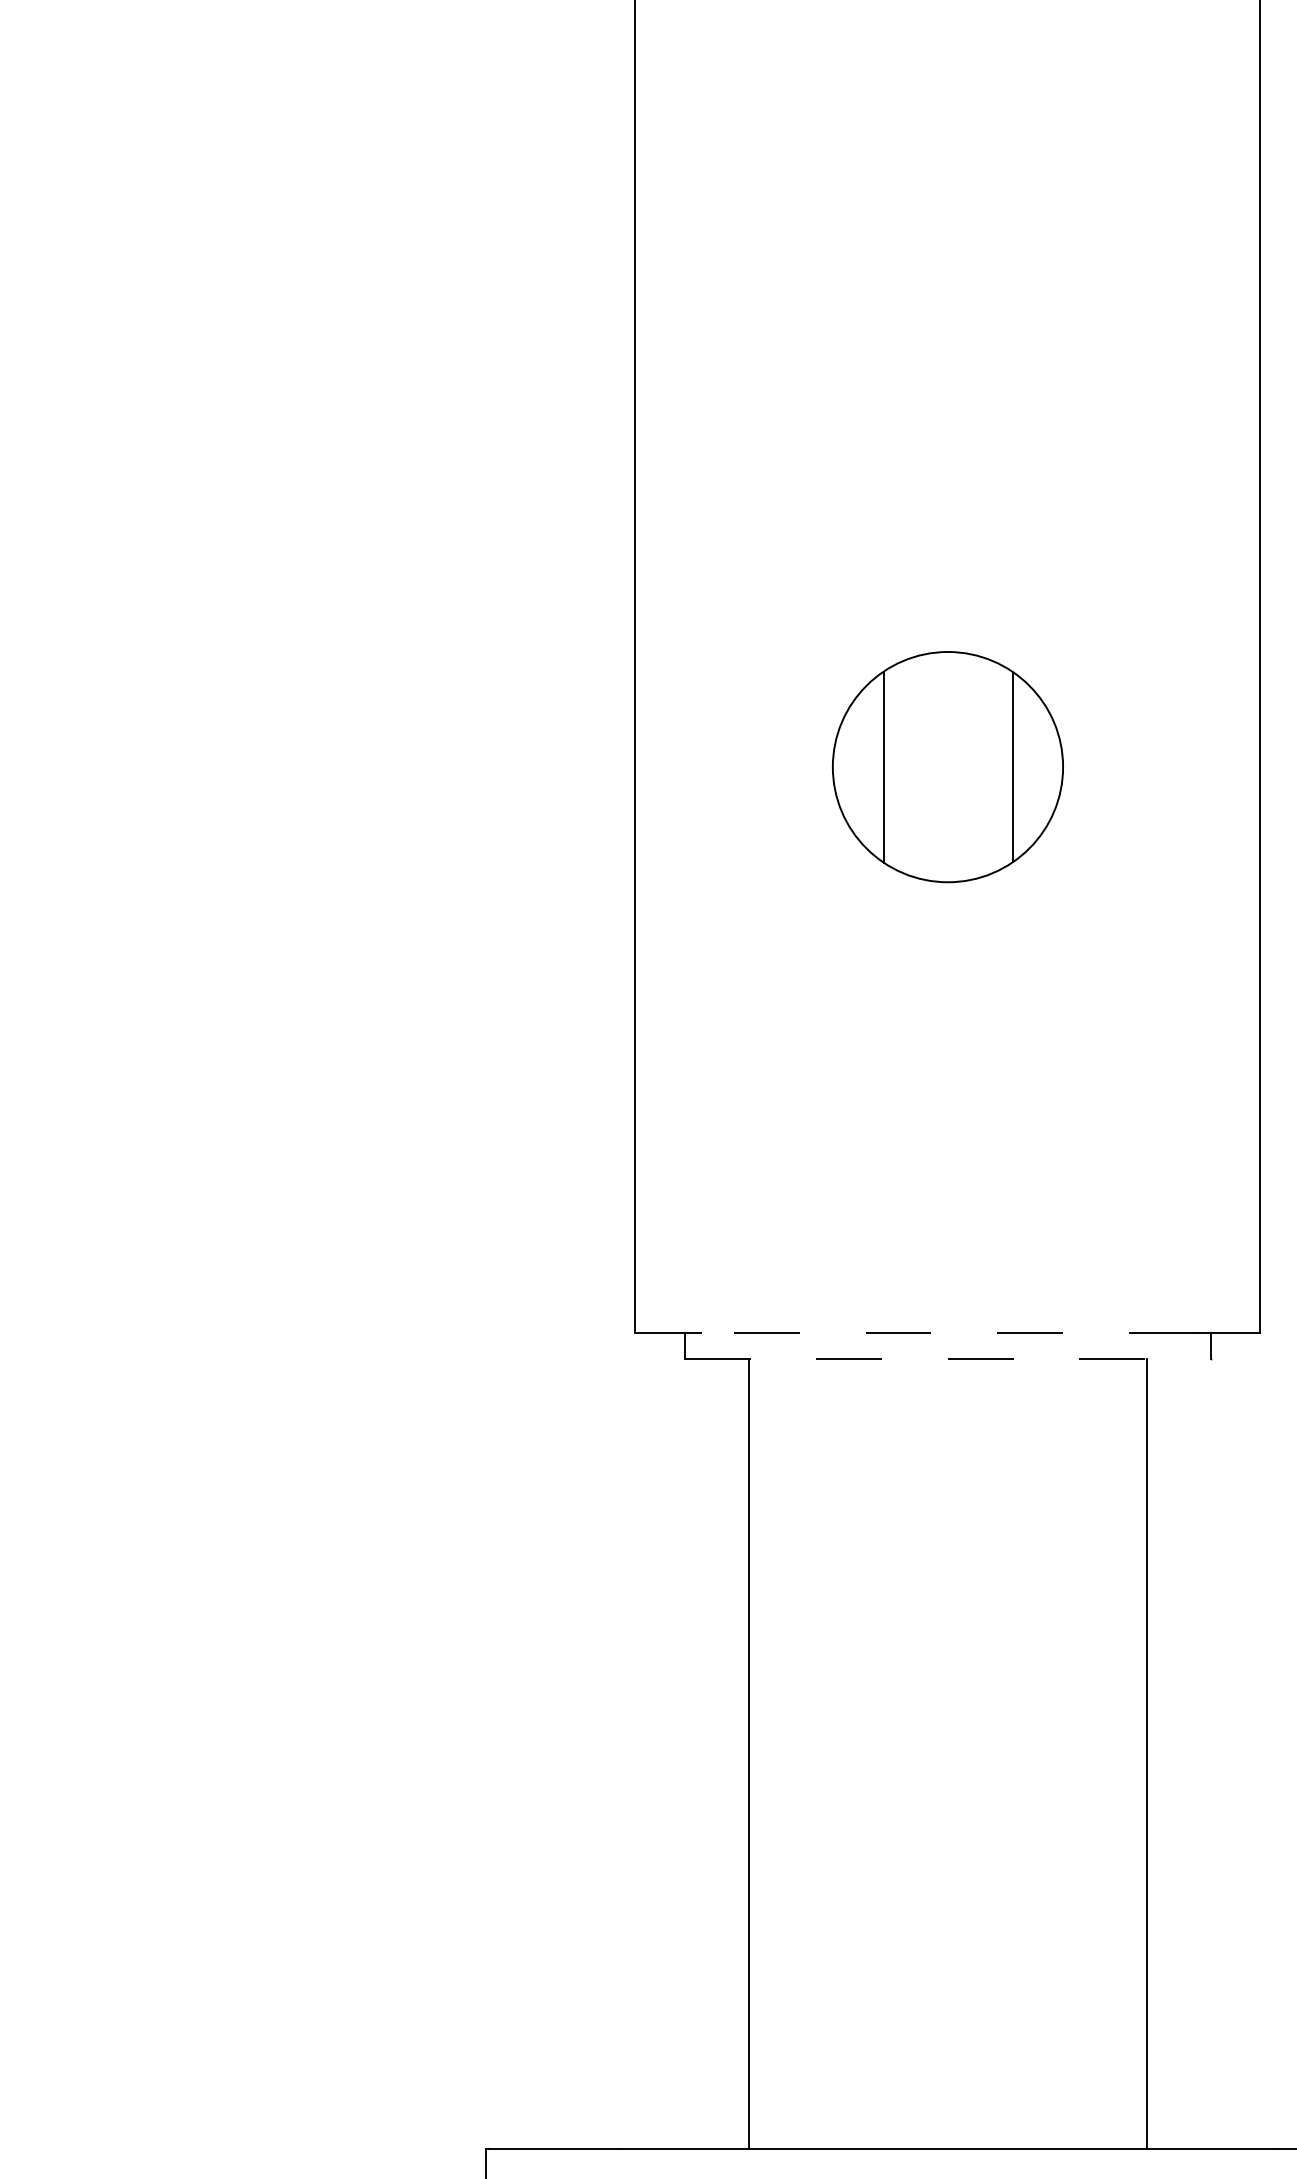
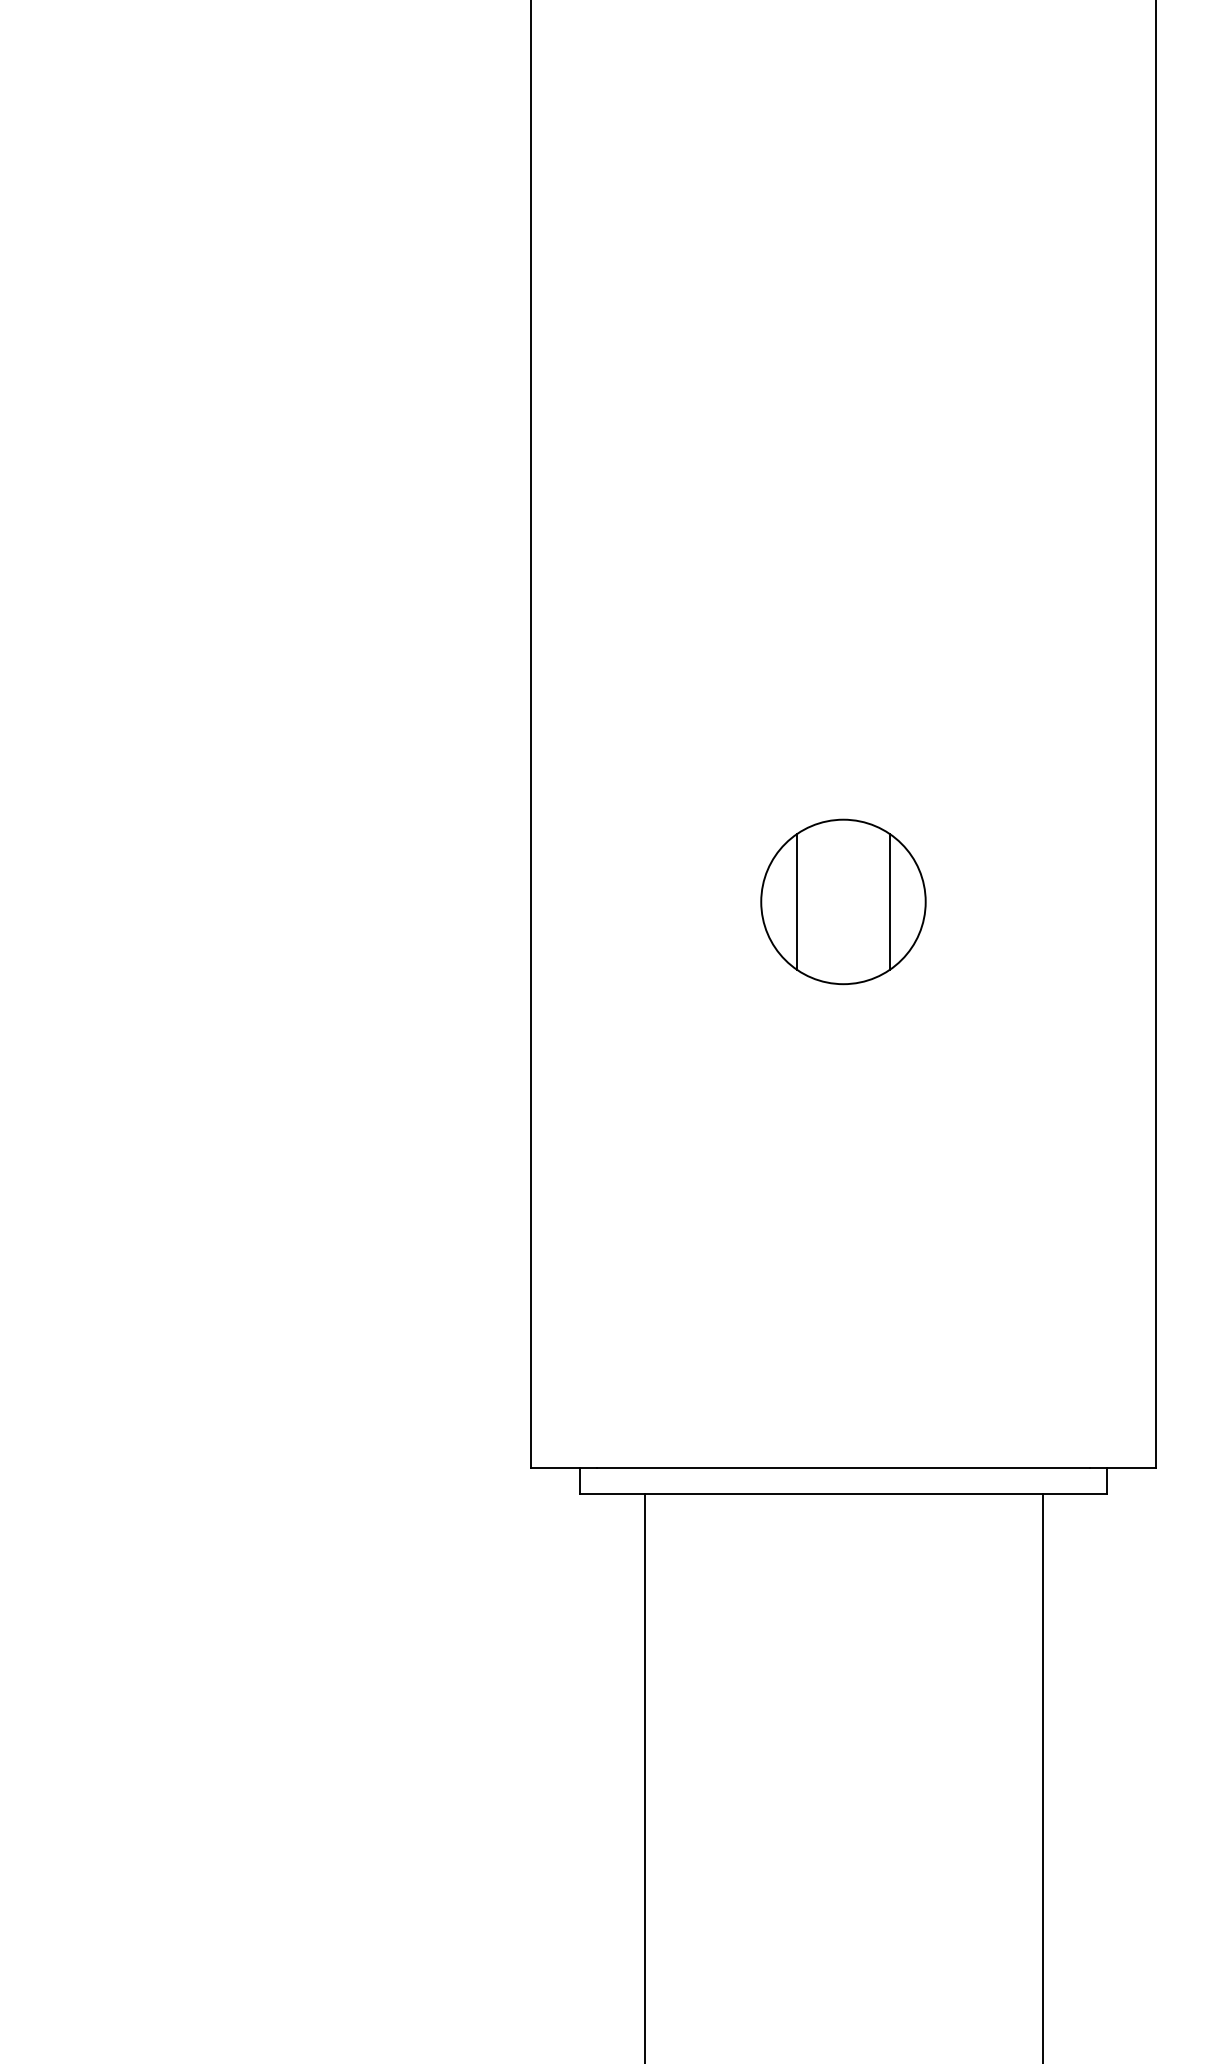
part: (947, 767) -> (843, 902), size x0.71
line: (947, 1333) -> (843, 1468), dashed -> solid
line: (948, 1359) -> (844, 1494), dashed -> solid

